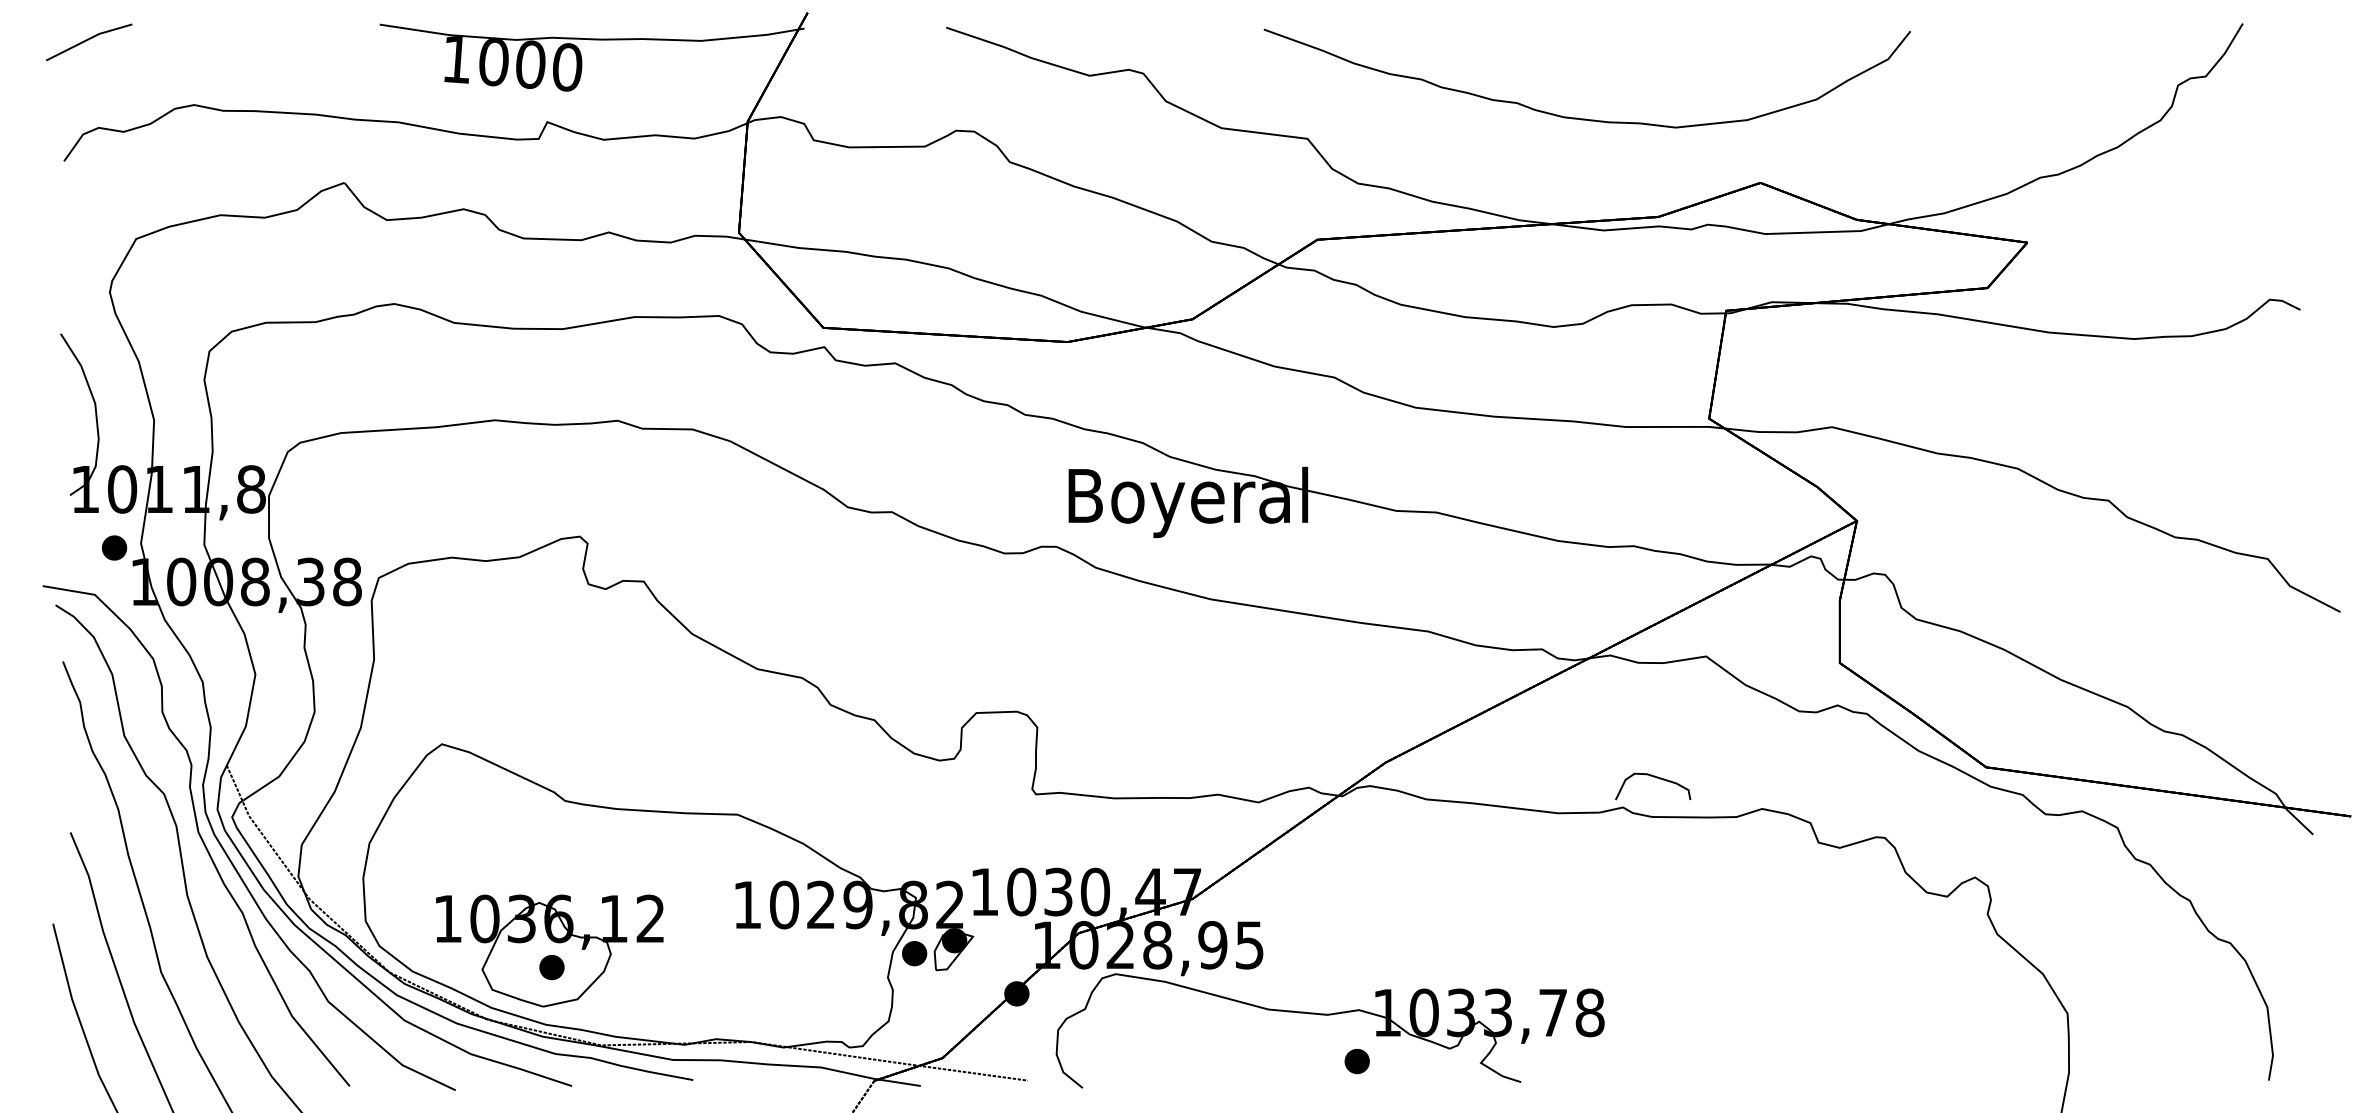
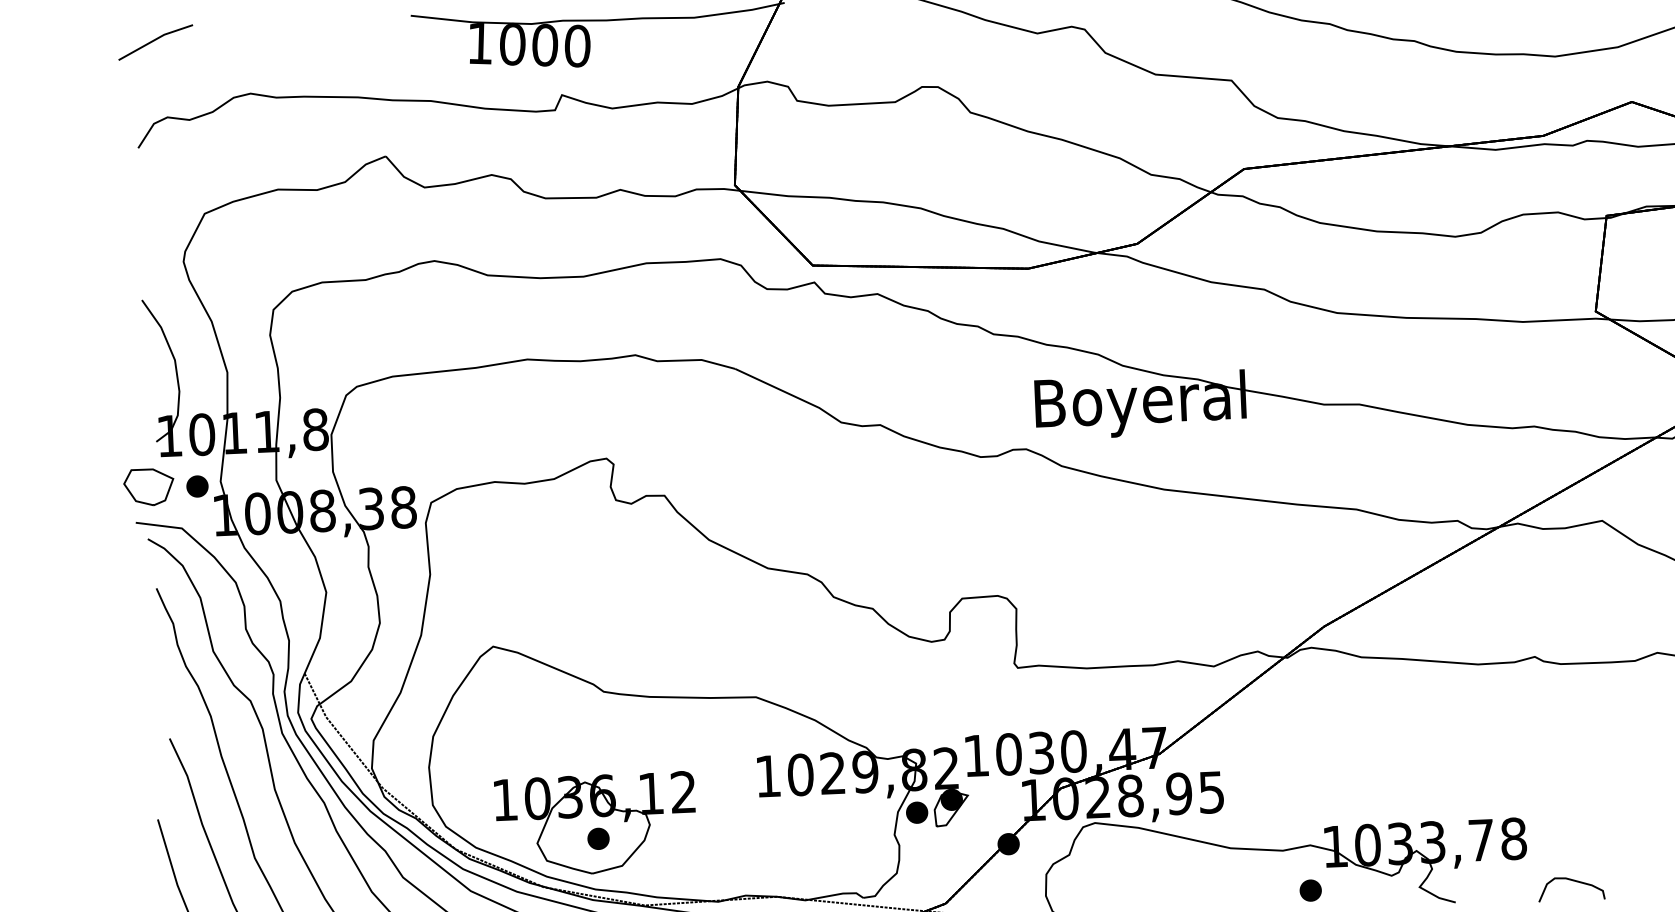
part: (59, 546) -> (149, 487), added
curve: (1656, 778) -> (1574, 881), moved

